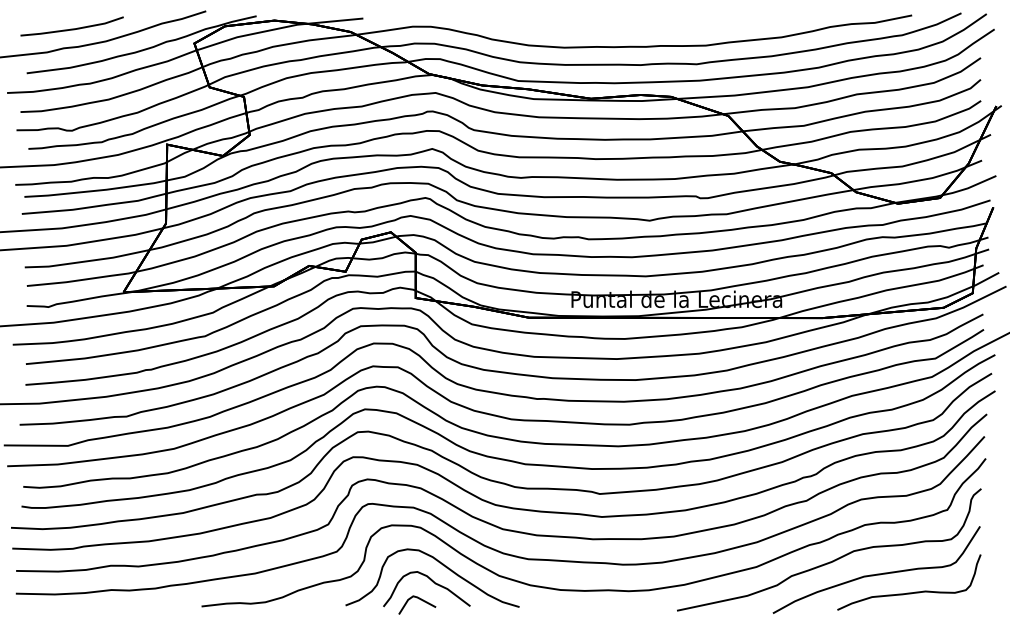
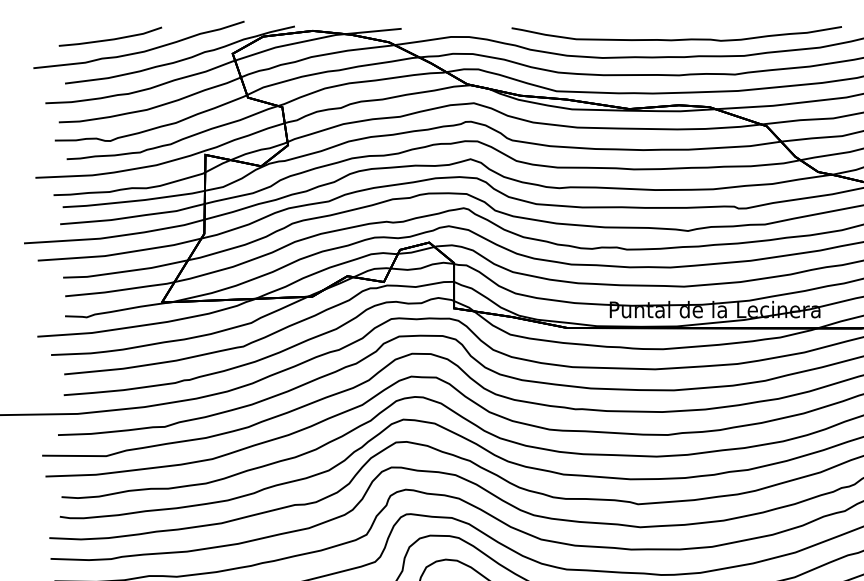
curve: (638, 28) -> (676, 38), added

